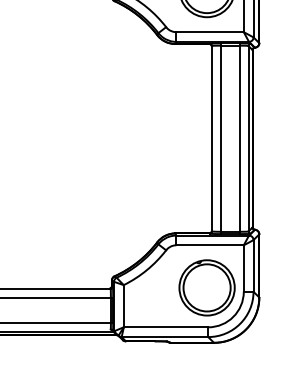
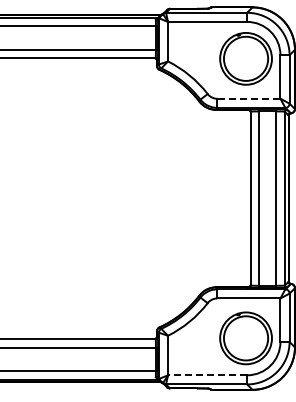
line: (209, 31) -> (248, 98), solid -> dashed
line: (165, 327) -> (207, 375), solid -> dashed

